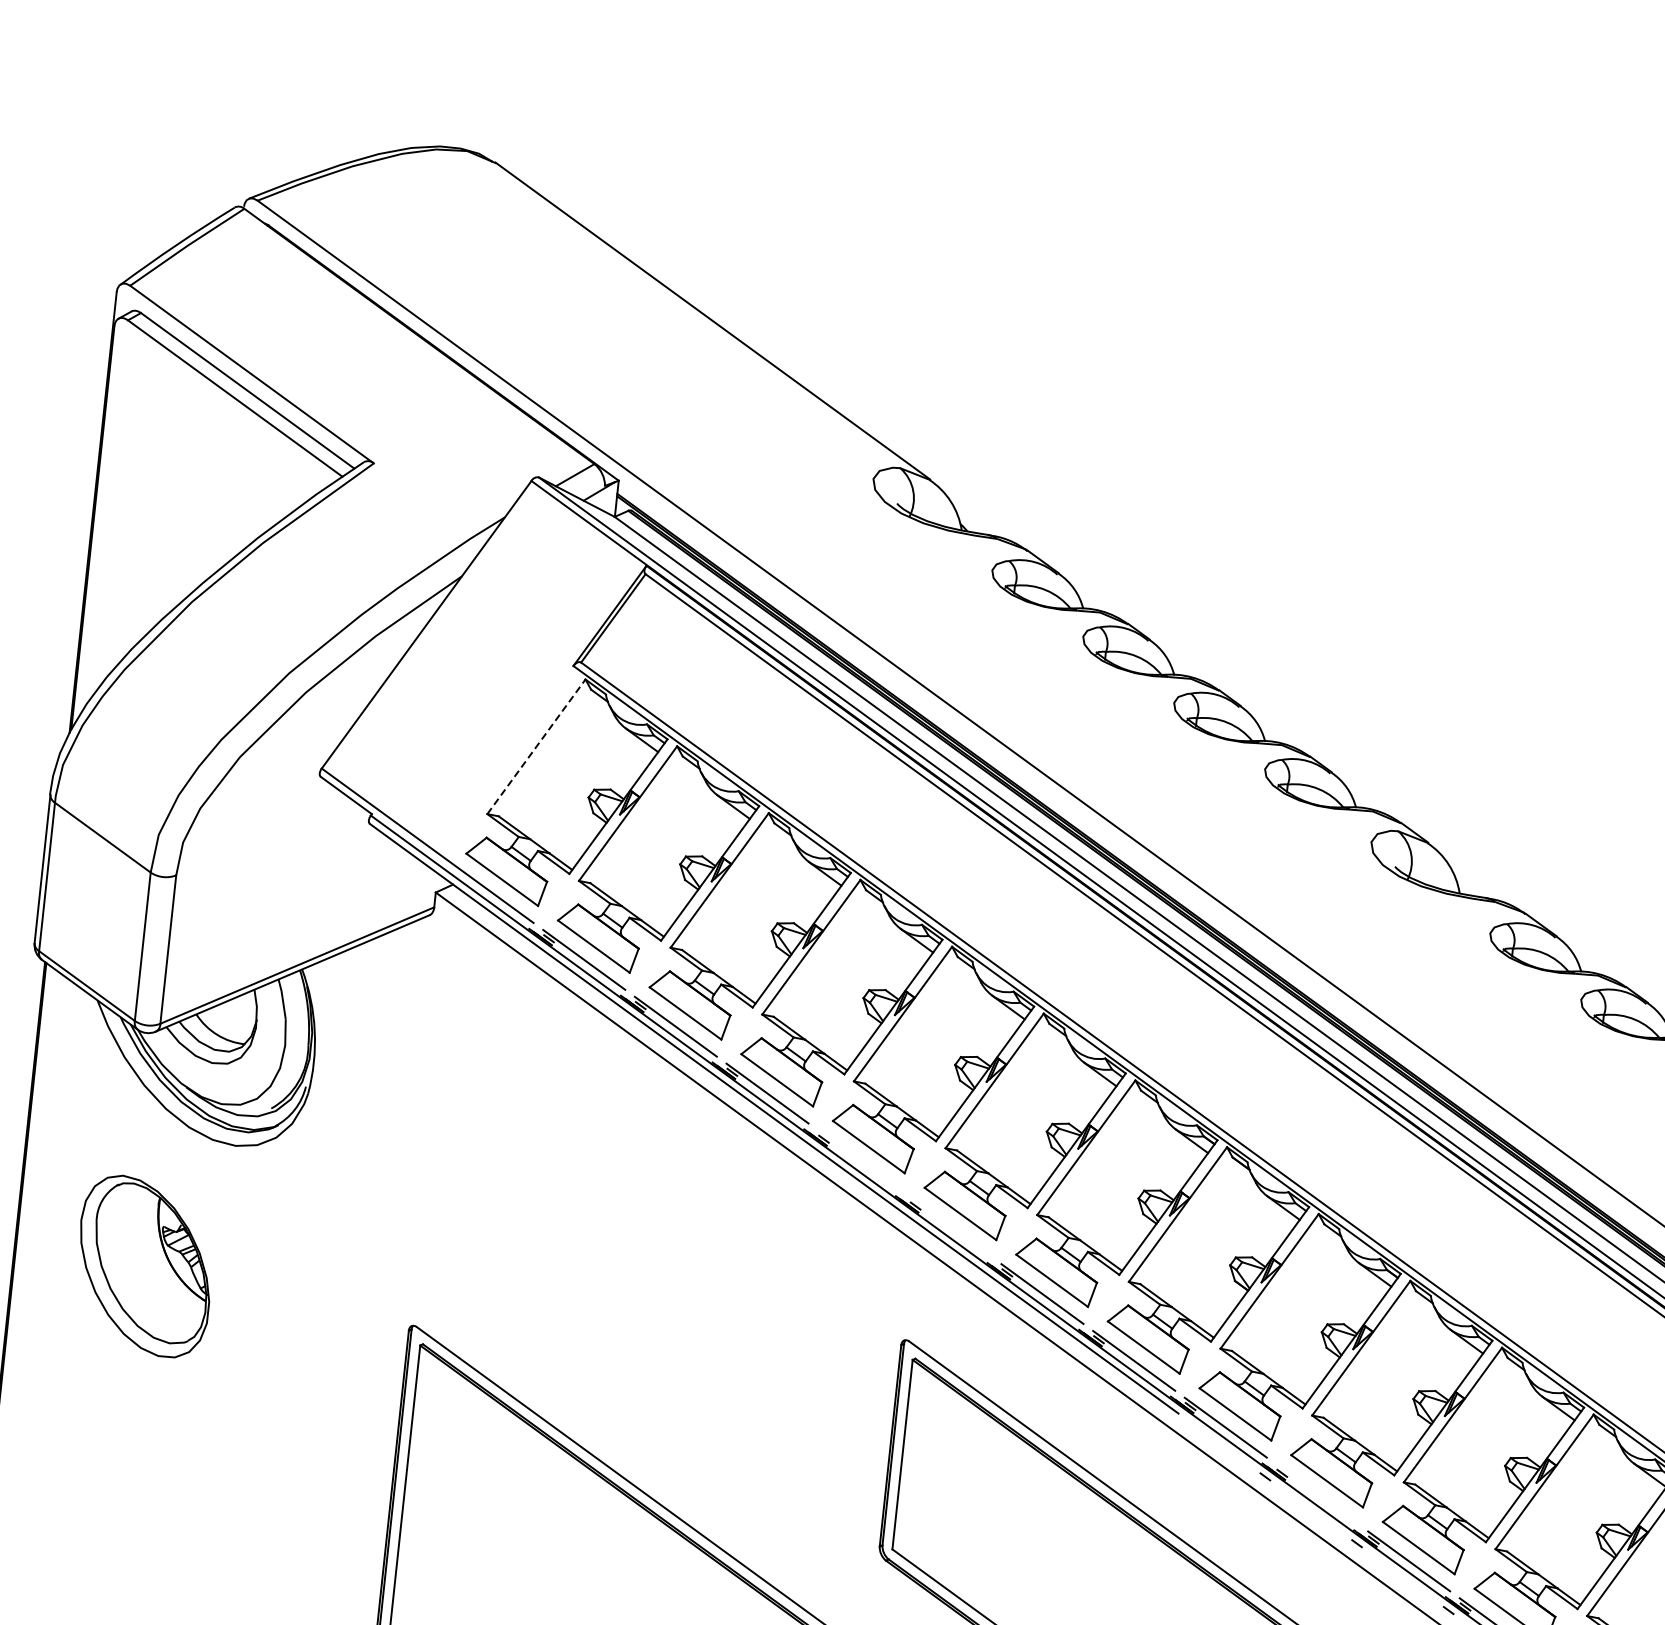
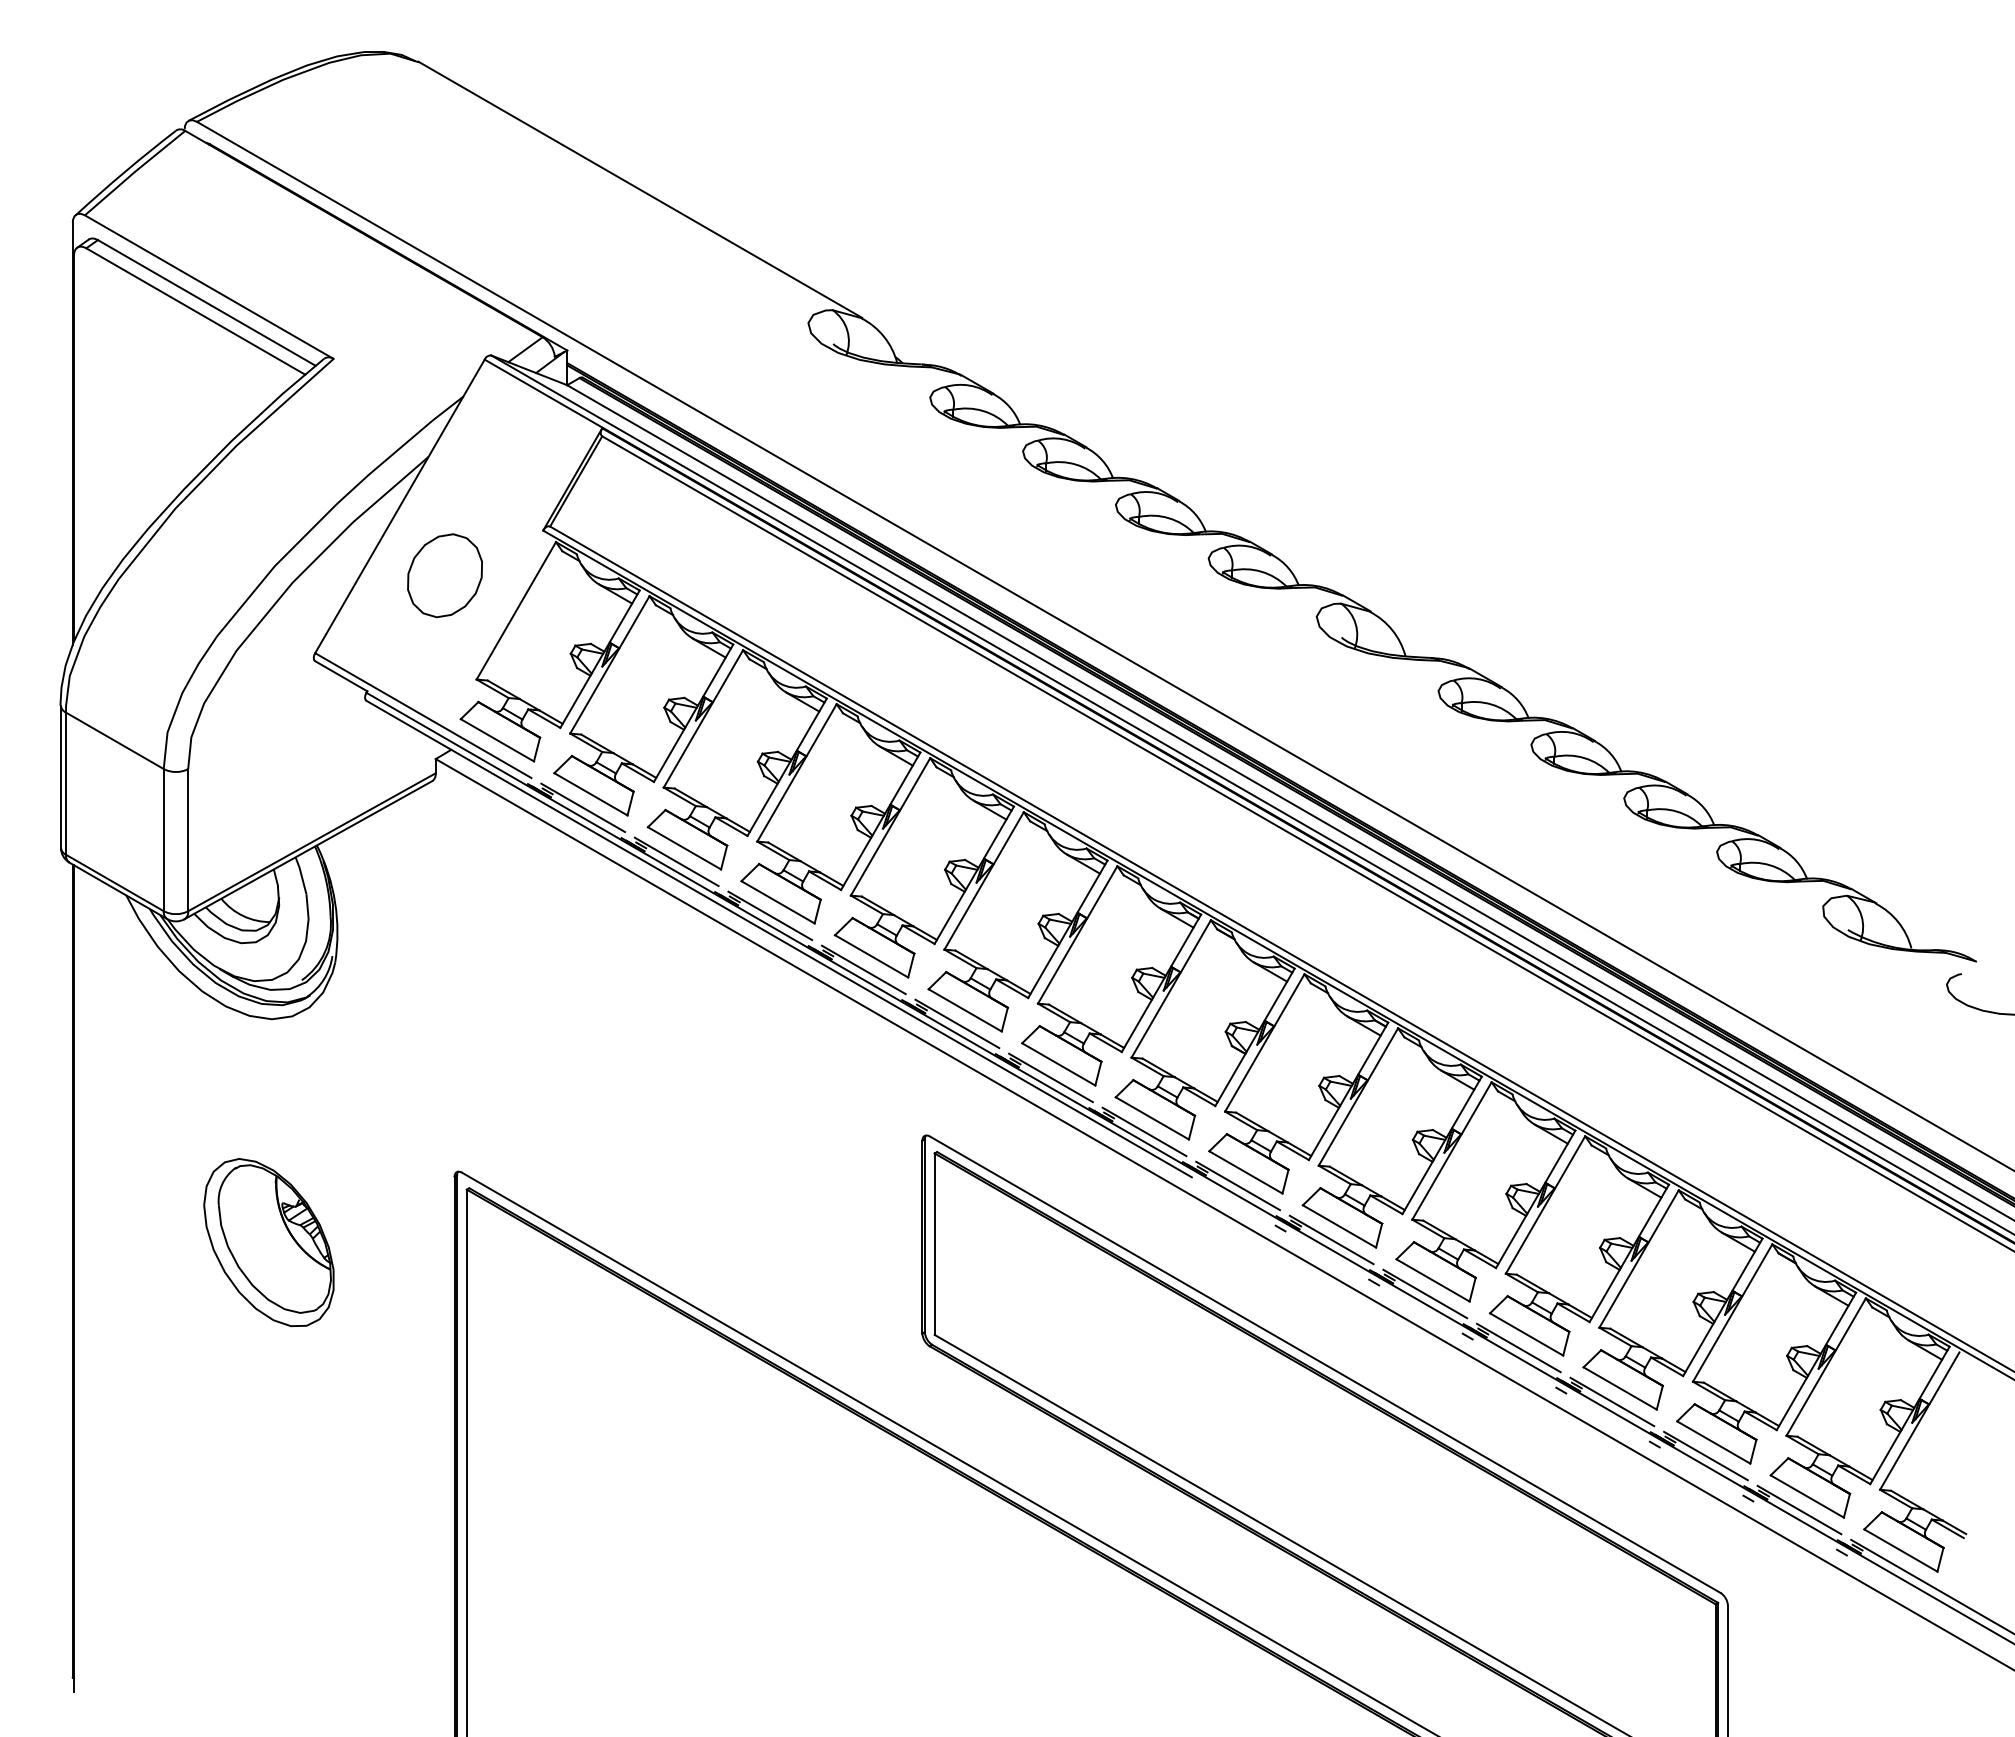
part: (465, 701) -> (444, 575), added
line: (536, 746) -> (516, 610), dashed -> solid
line: (858, 1159) -> (863, 969), added
line: (950, 1226) -> (957, 1023), added
part: (144, 1266) -> (268, 1242), moved
line: (1317, 1494) -> (1331, 1239), added

